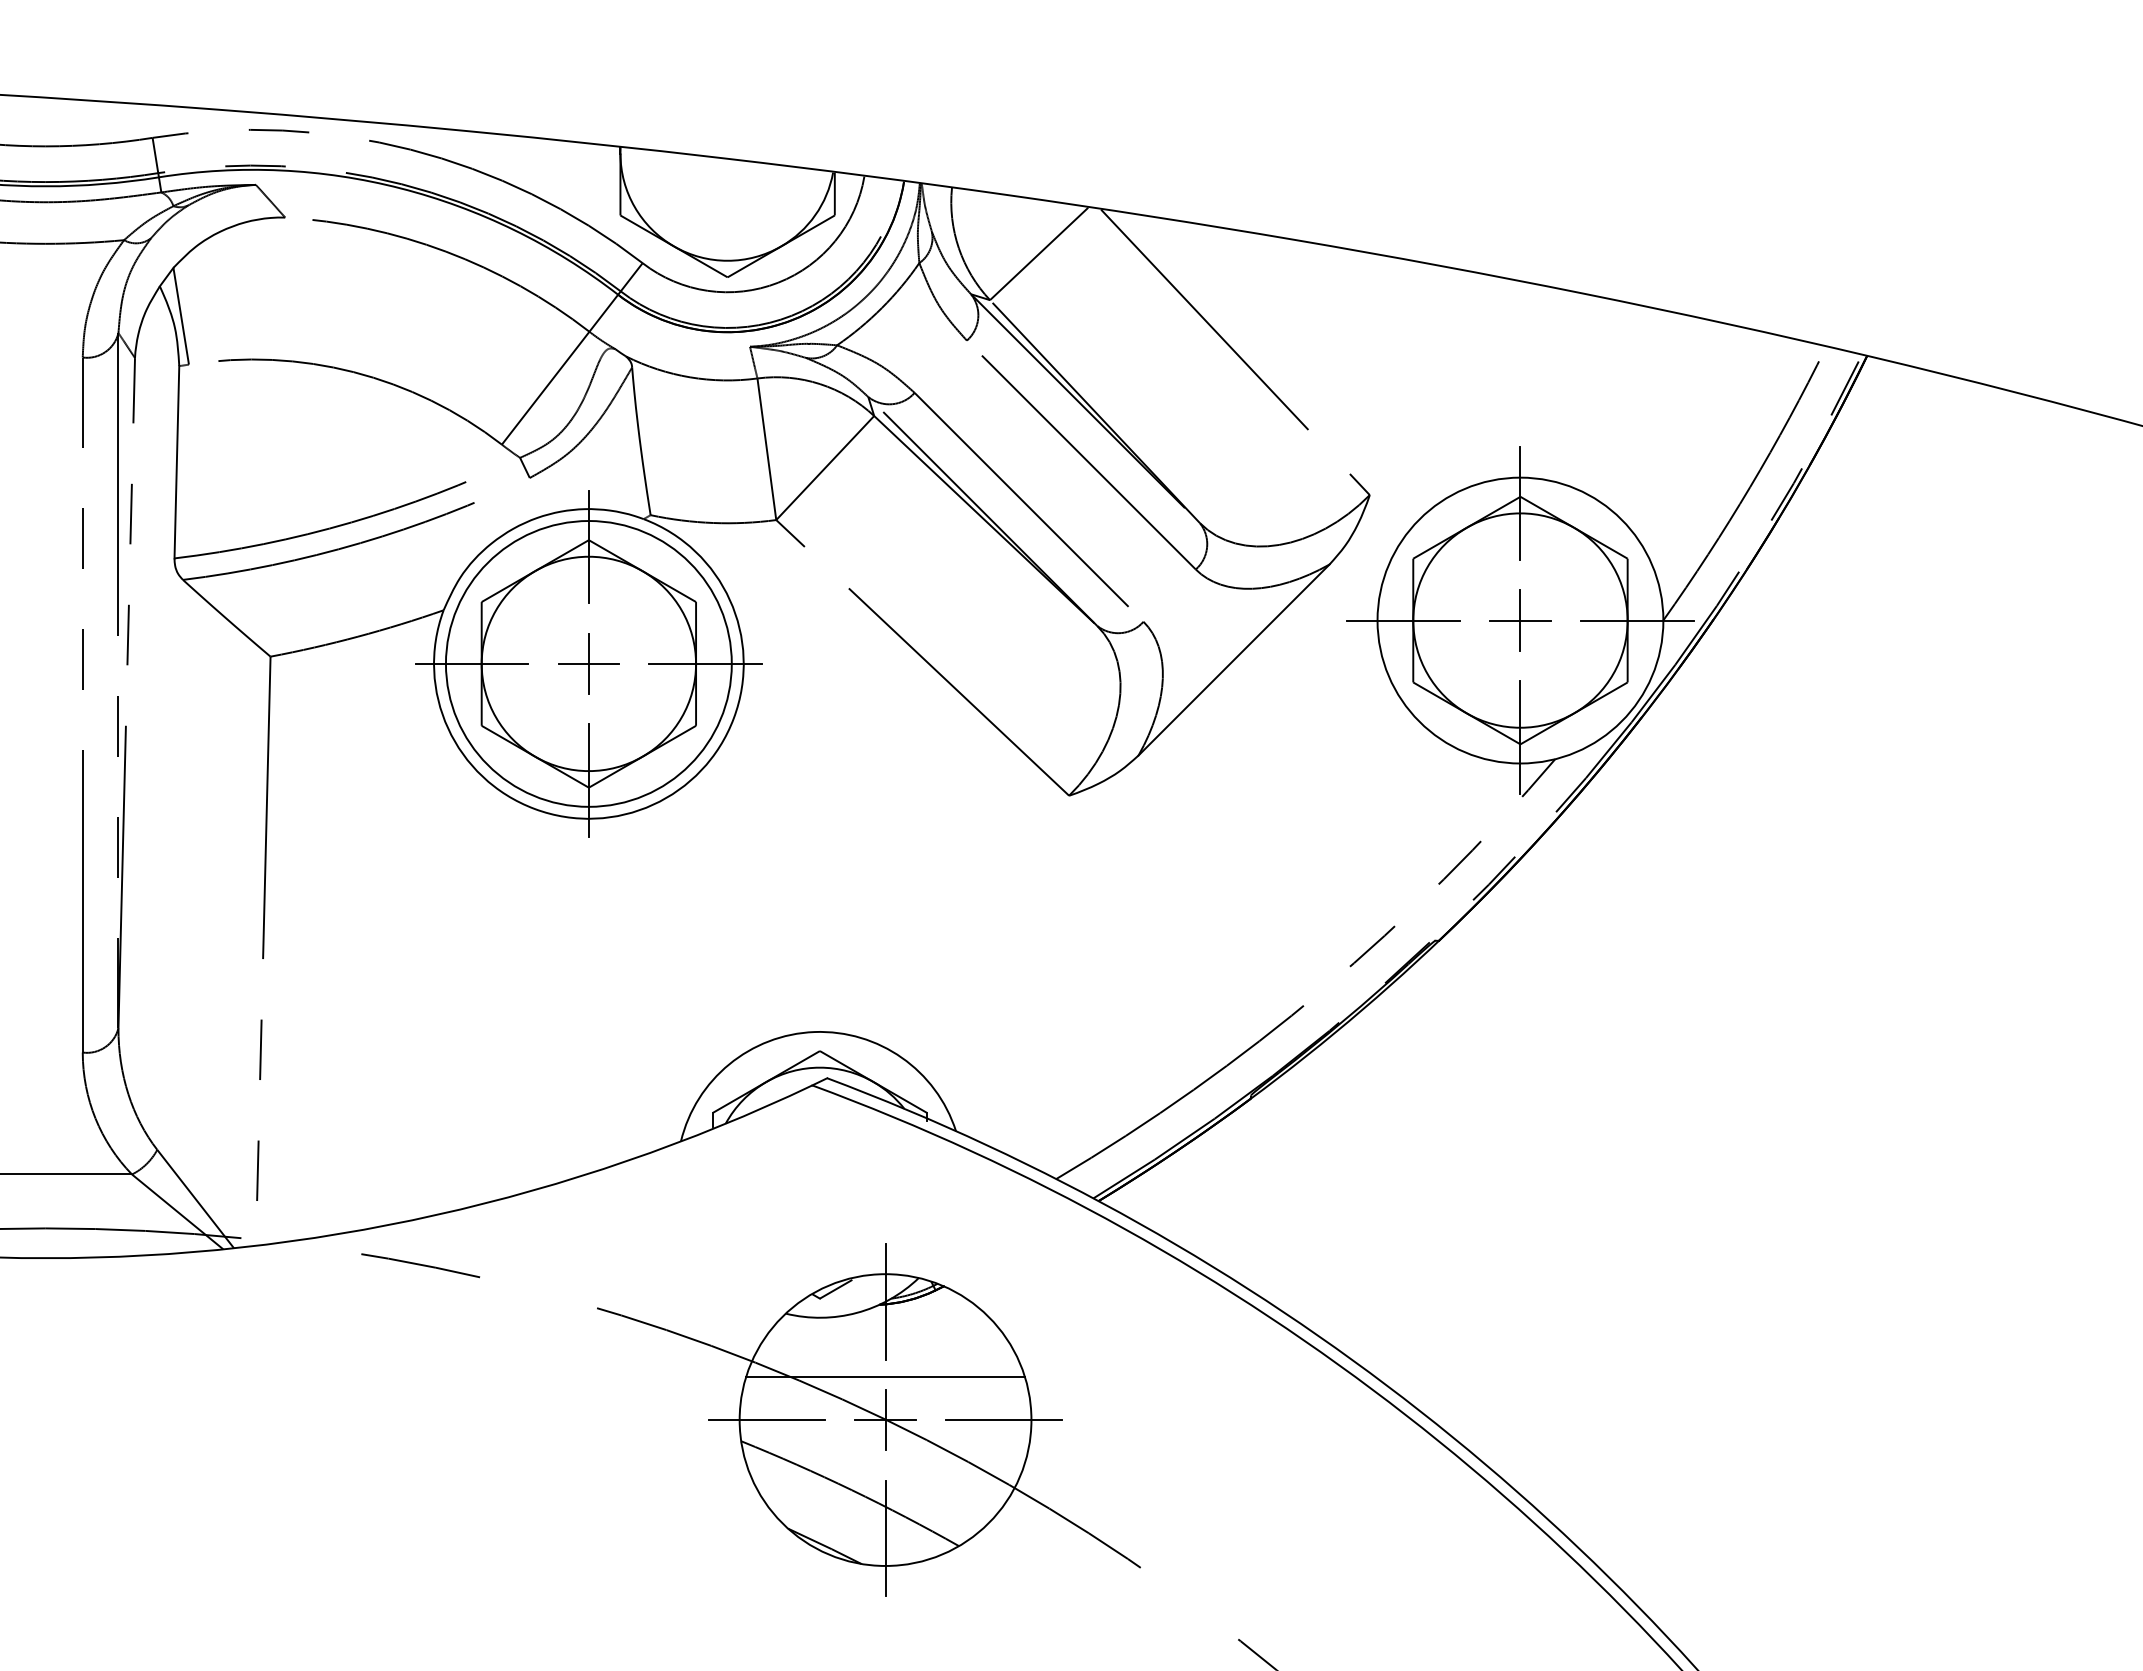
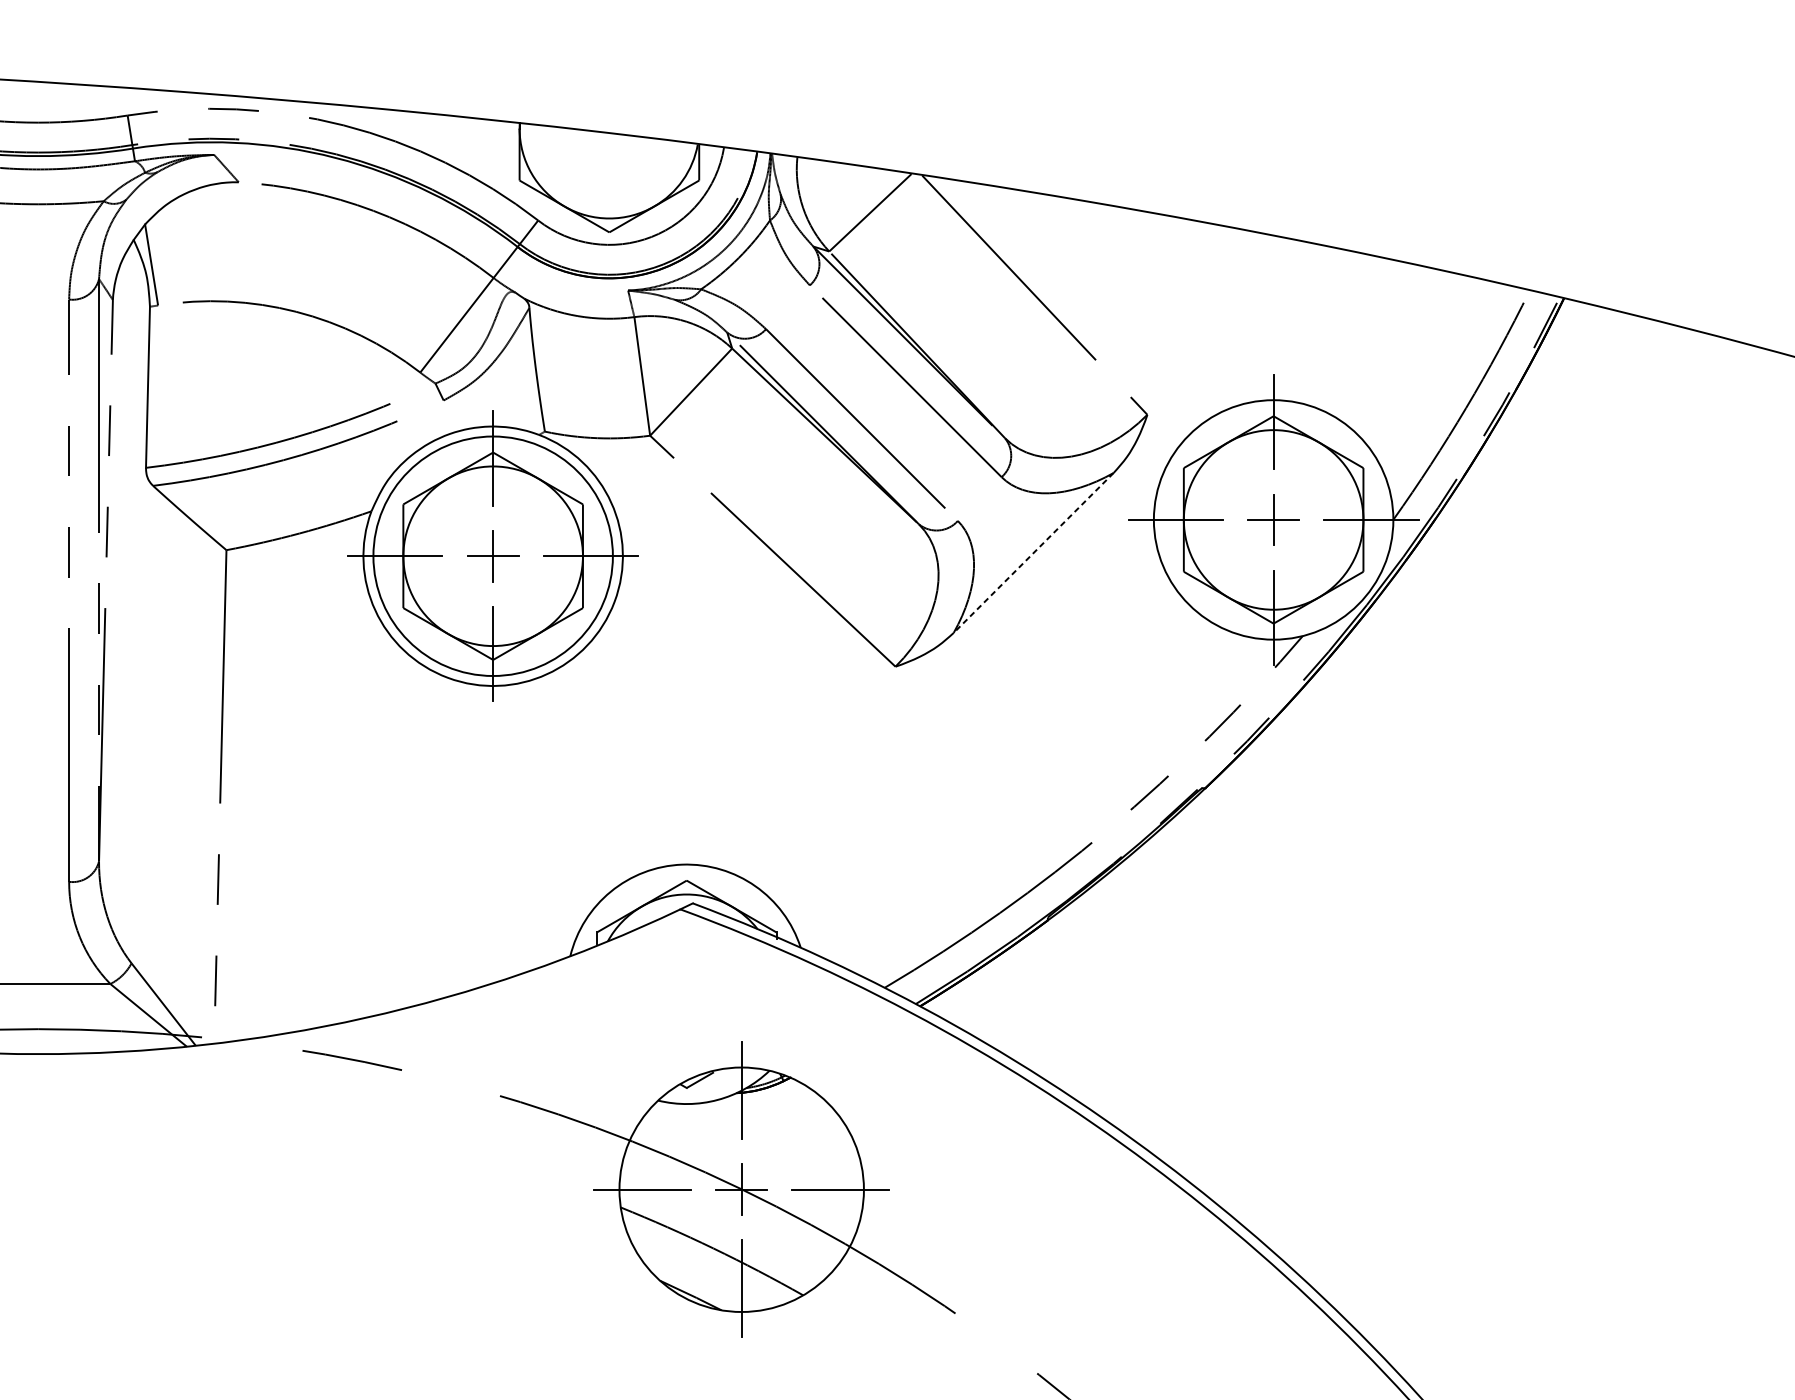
line: (1234, 660) -> (1034, 553), solid -> dashed
line: (885, 1377) -> (741, 1154), removed

